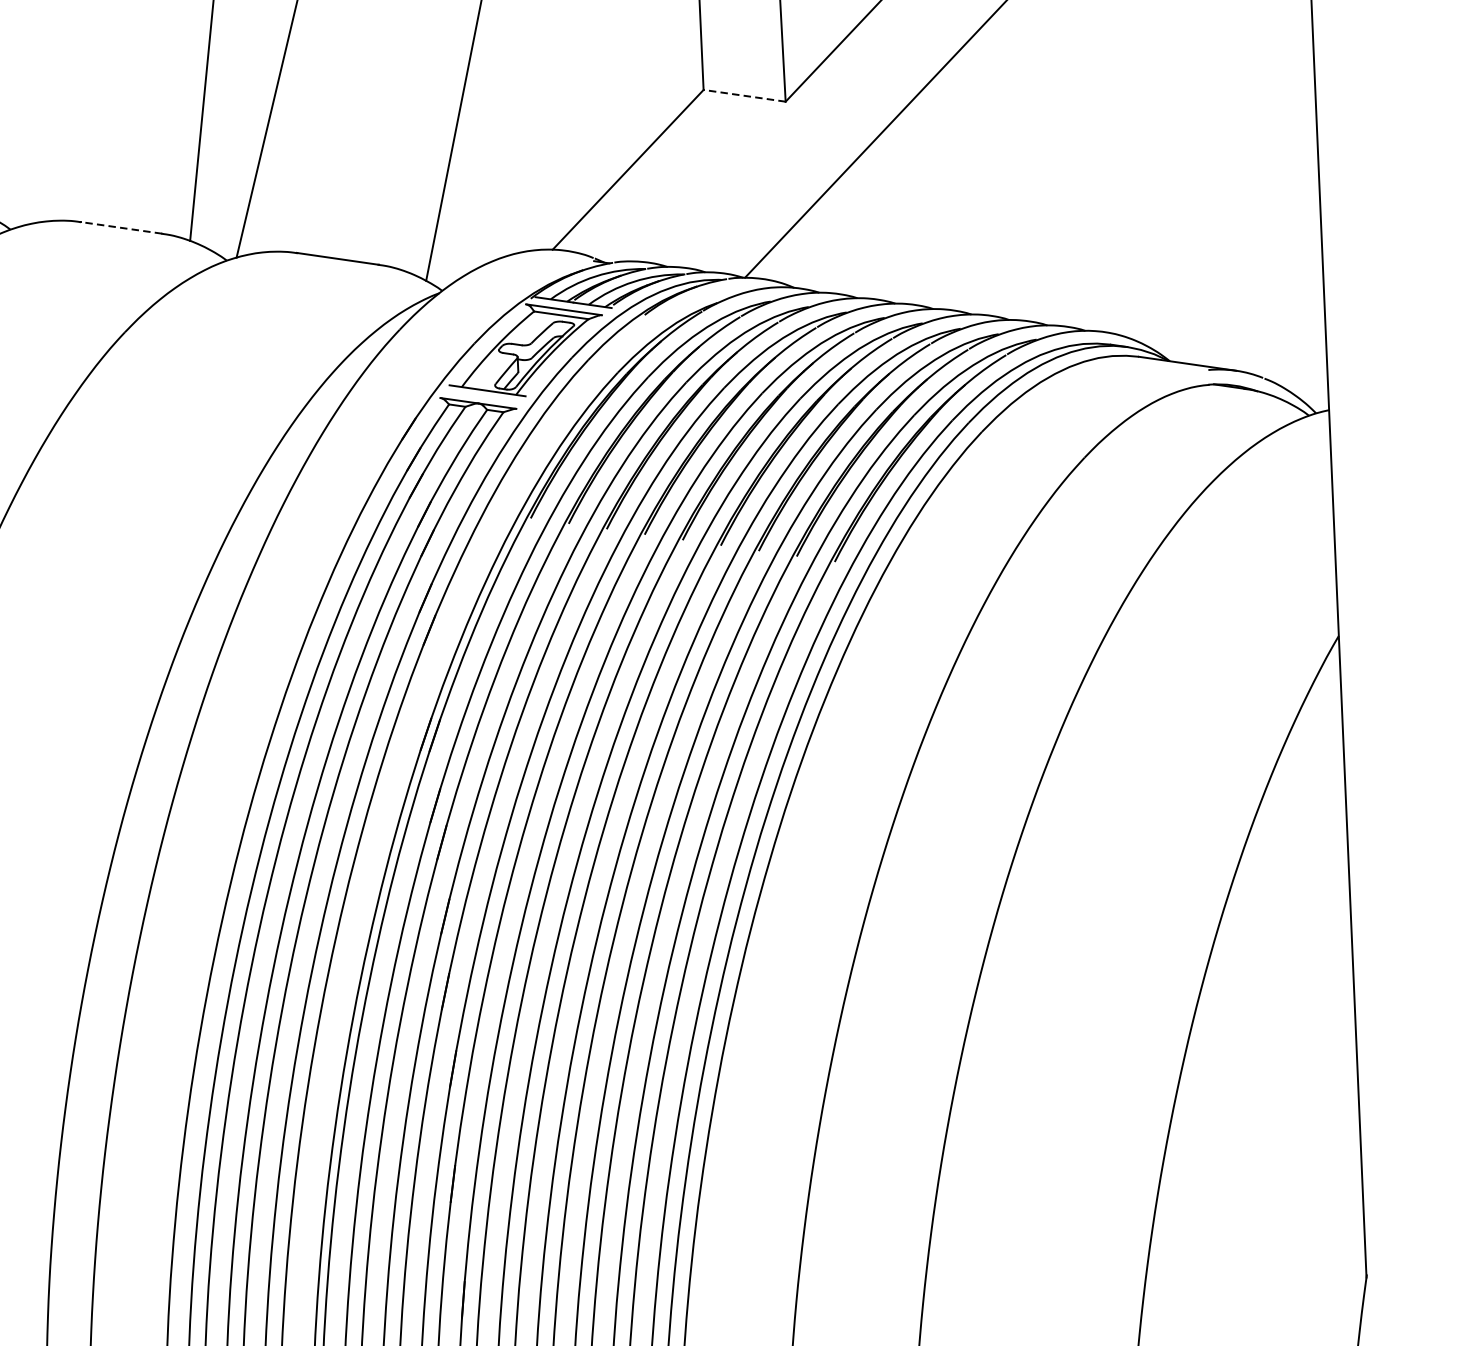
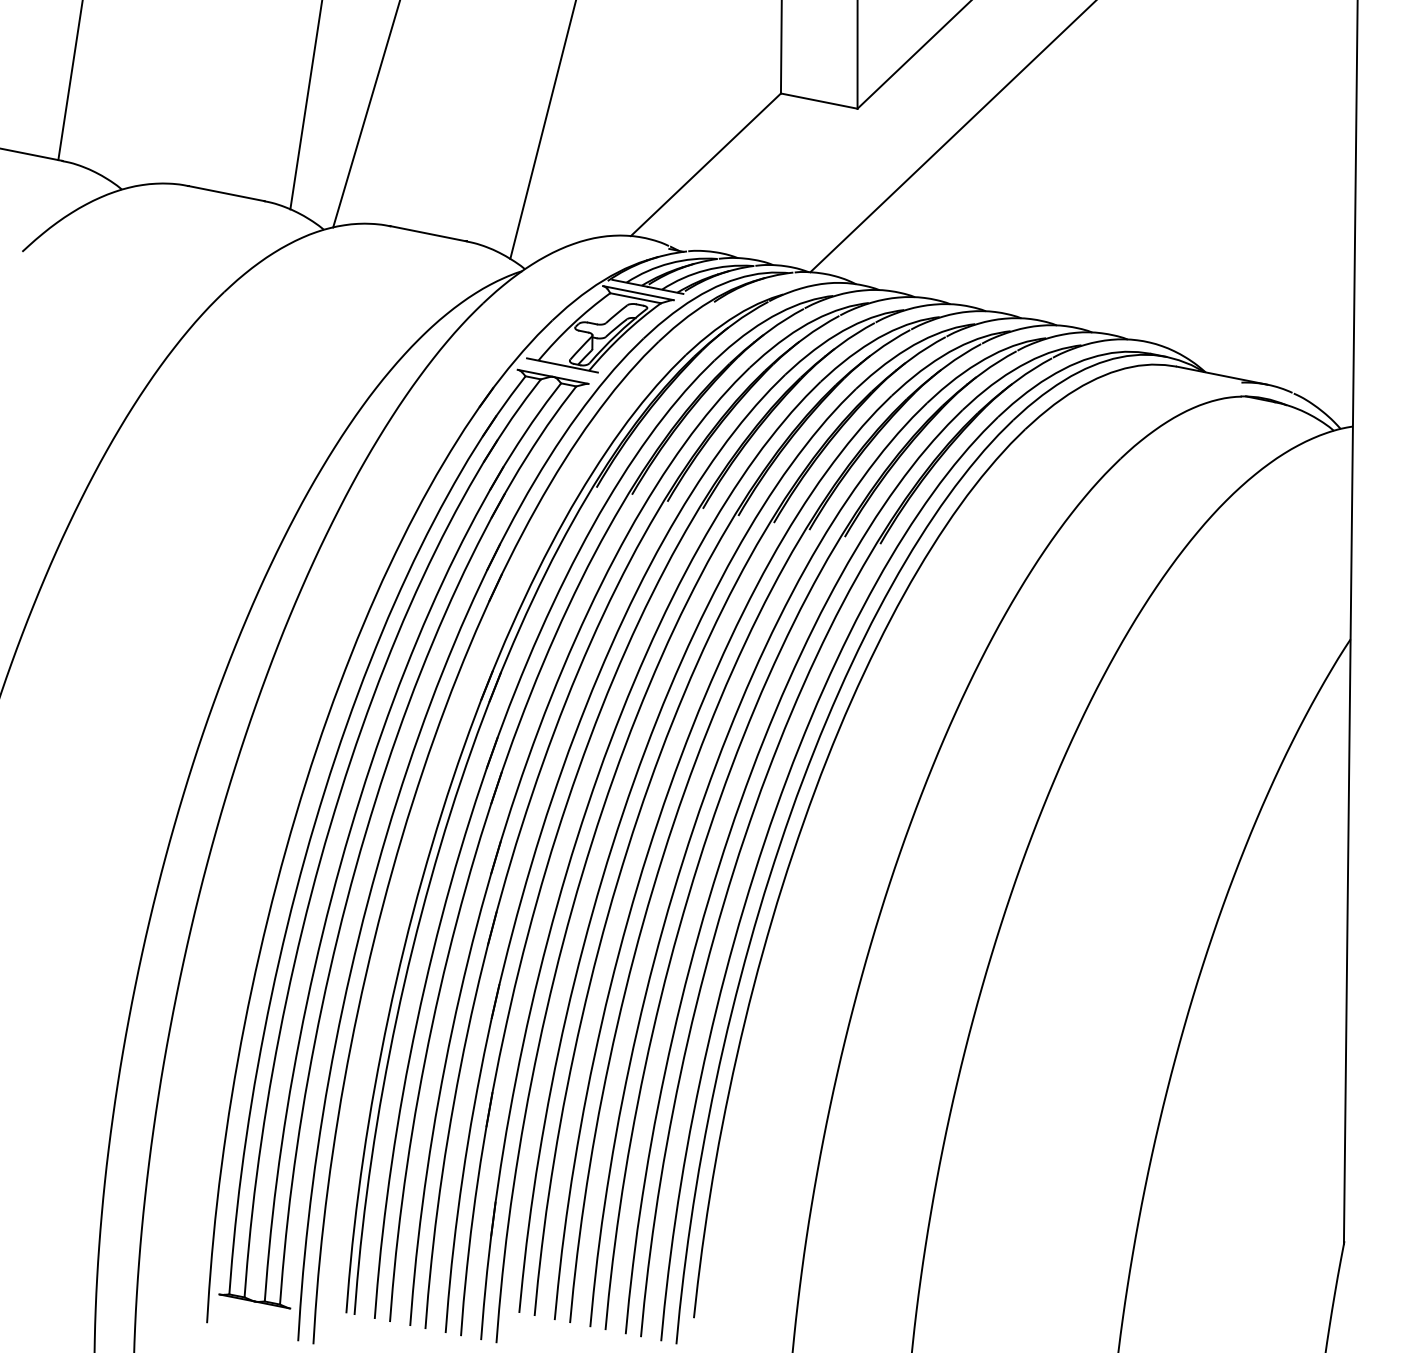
line: (743, 96) -> (818, 101), dashed -> solid
line: (121, 227) -> (226, 193), dashed -> solid

